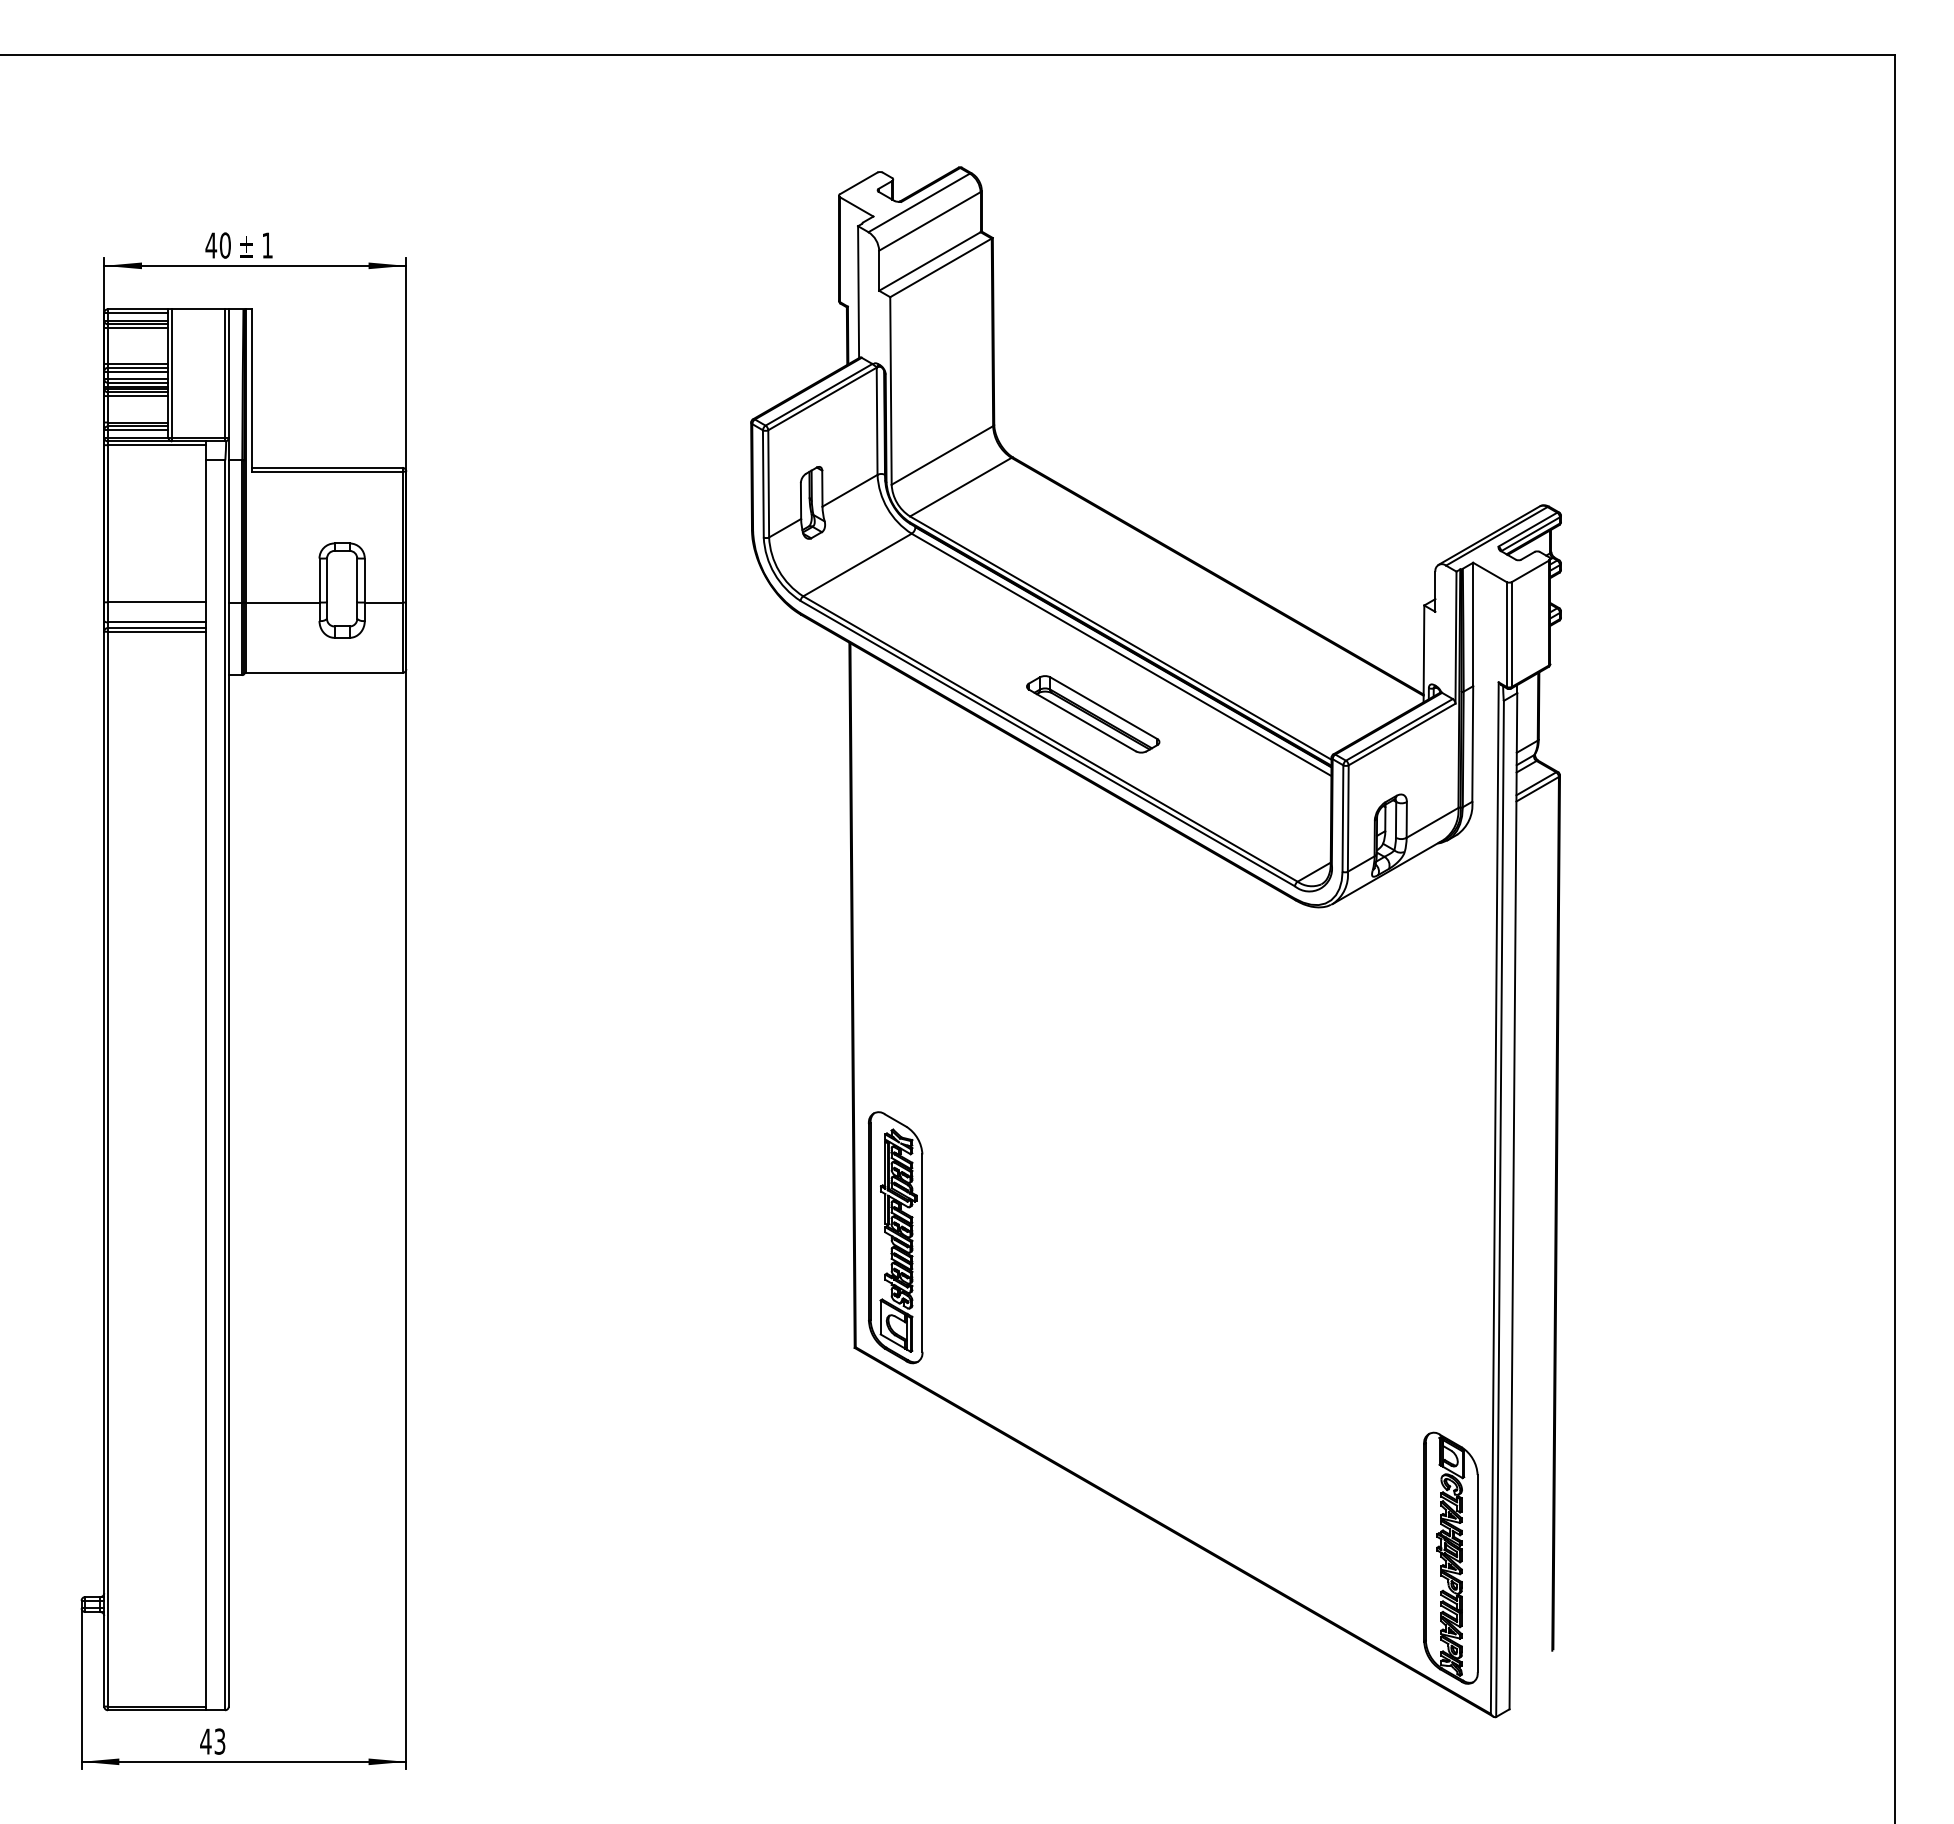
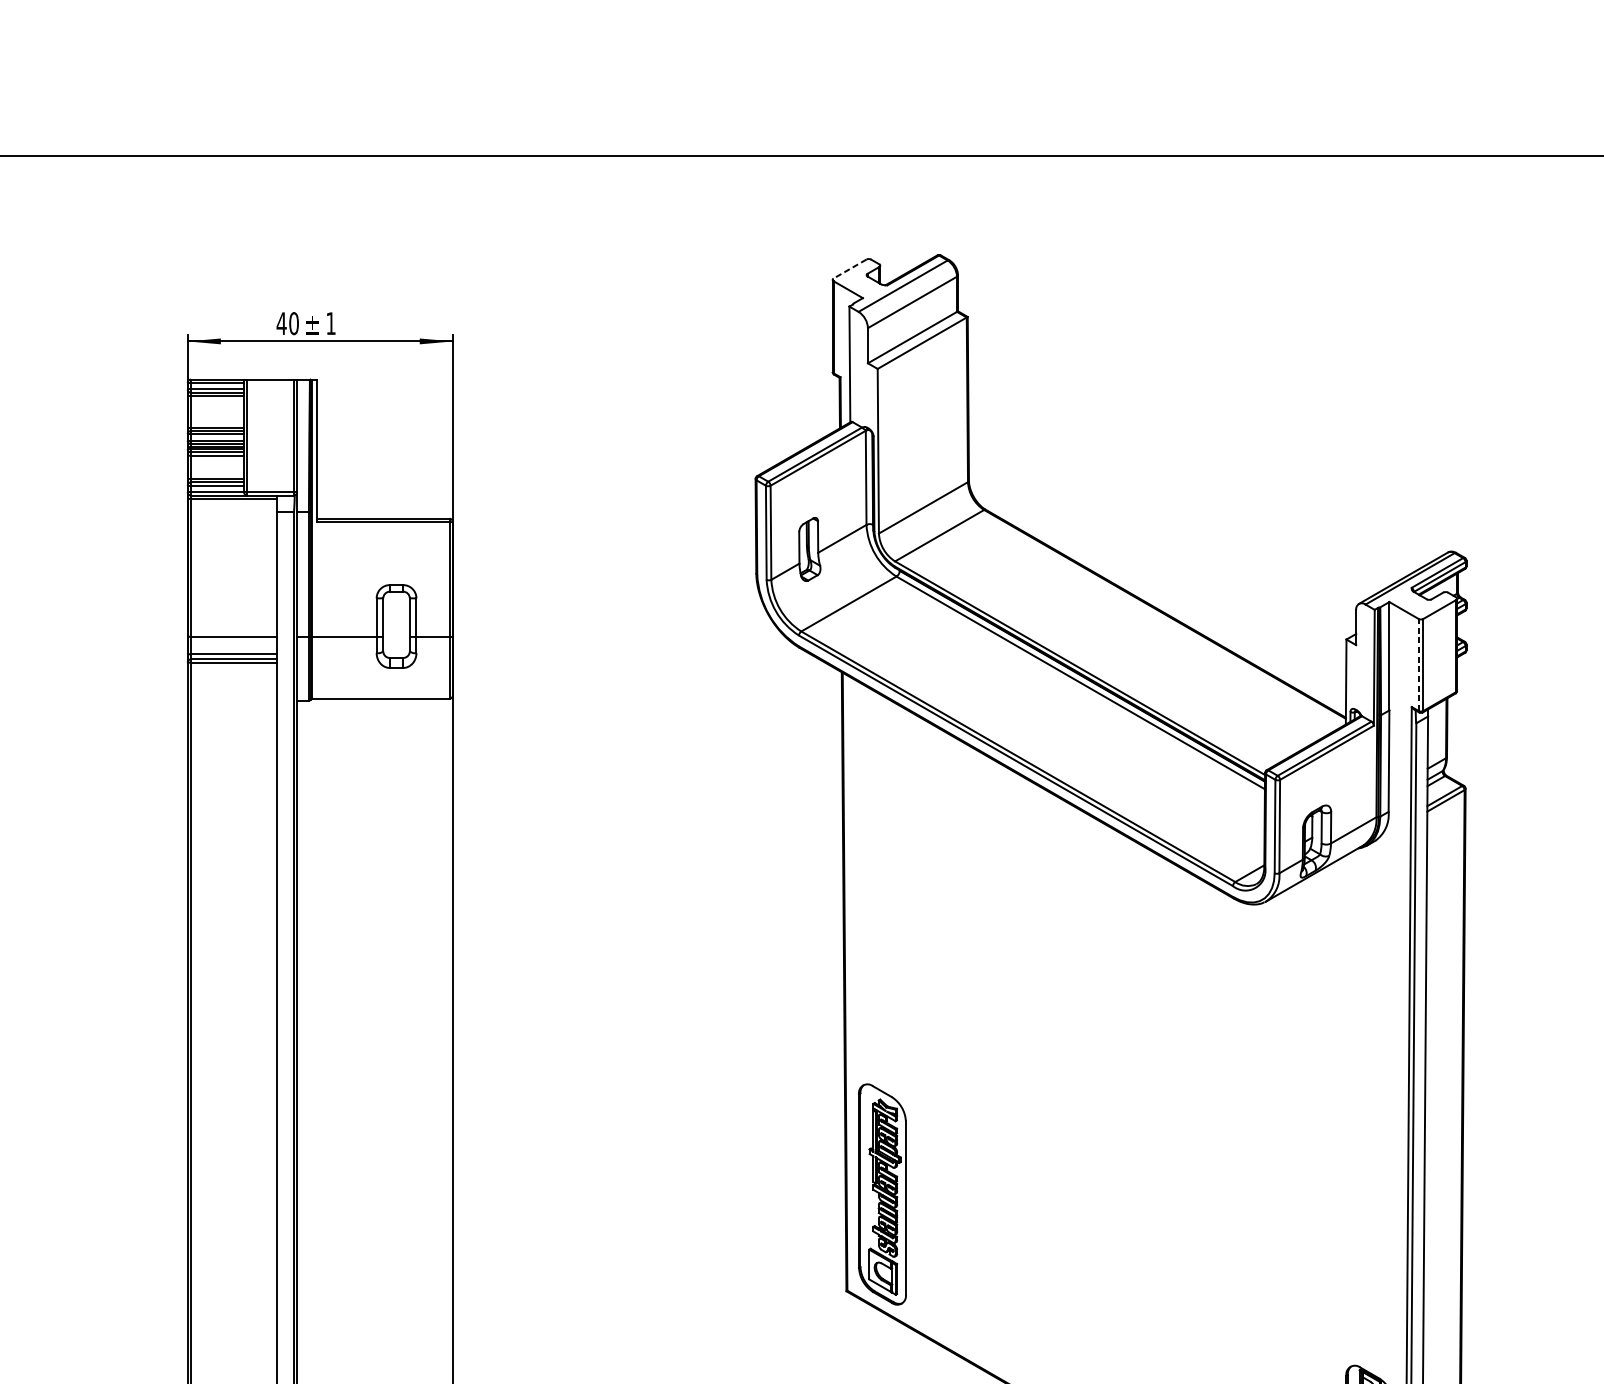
line: (858, 183) -> (849, 269), solid -> dashed
line: (1506, 633) -> (1418, 664), solid -> dashed
part: (1093, 714) -> (1056, 735), removed

